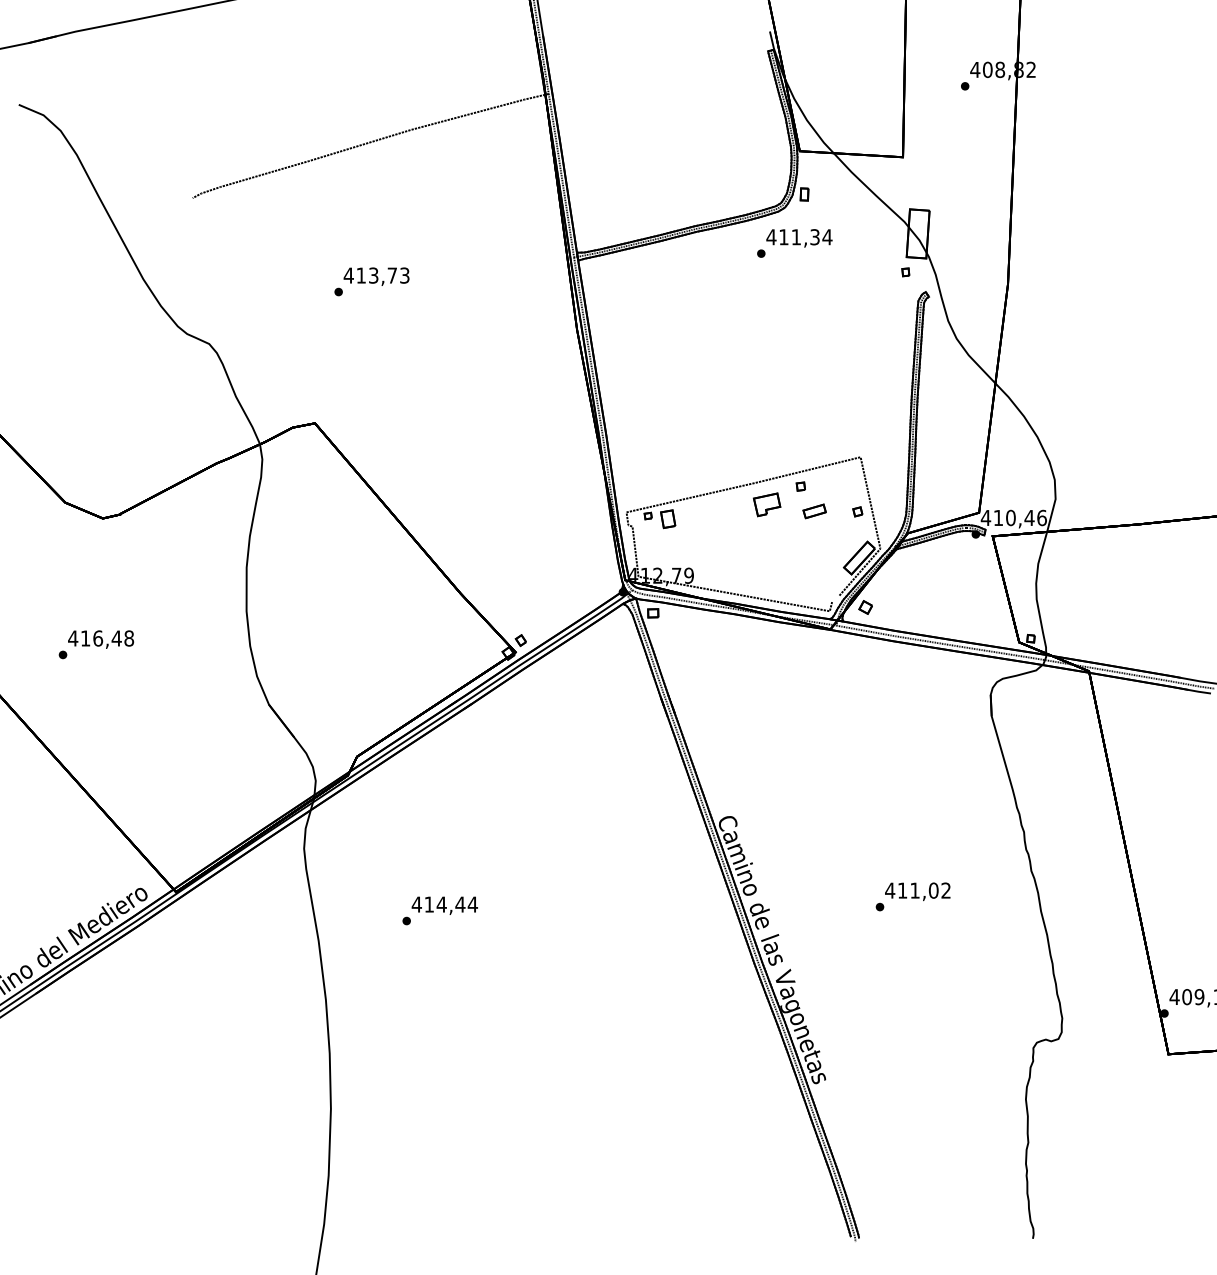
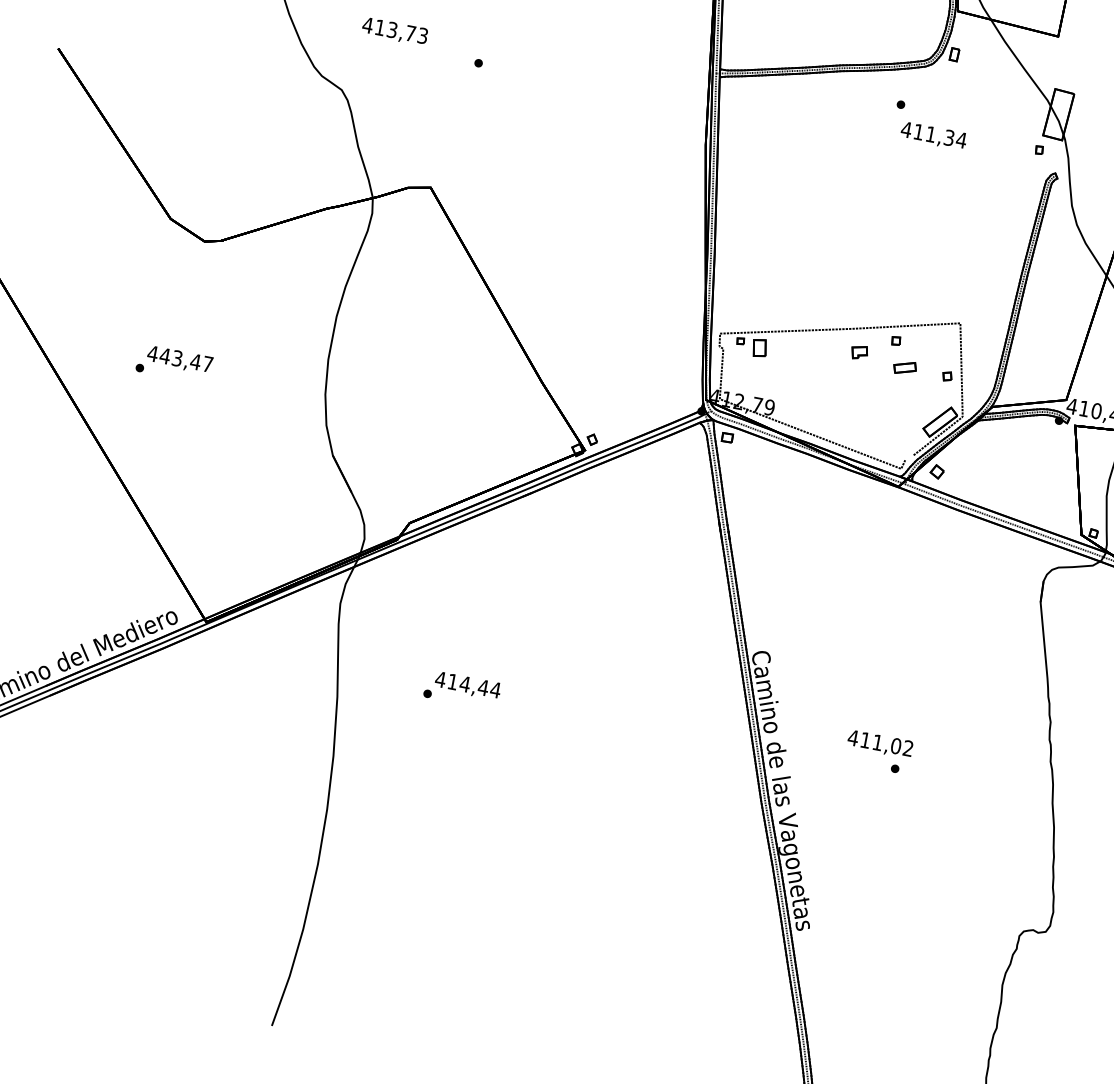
text: (799, 238) -> (933, 136), moved
text: (376, 276) -> (394, 31), moved
part: (766, 504) -> (859, 352), size x0.6
text: (107, 638) -> (186, 360), 416,48 -> 443,47
text: (917, 891) -> (880, 743), moved

